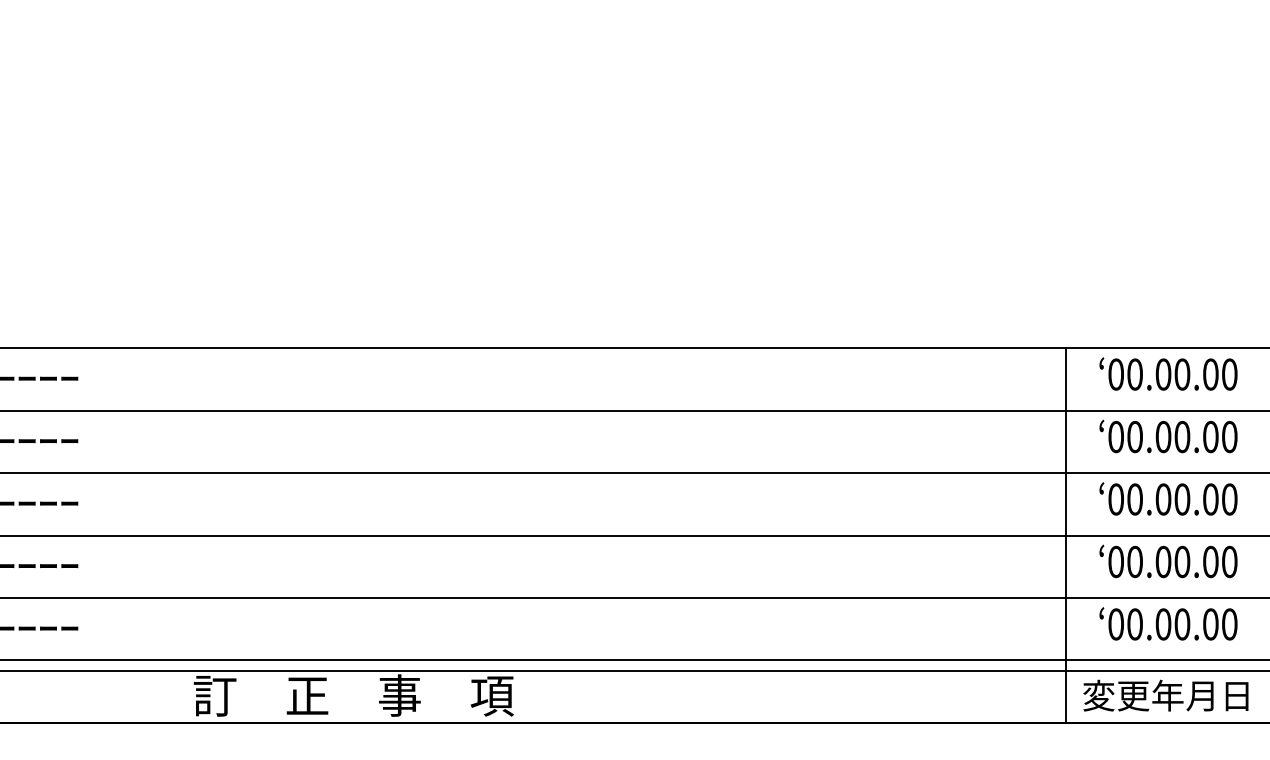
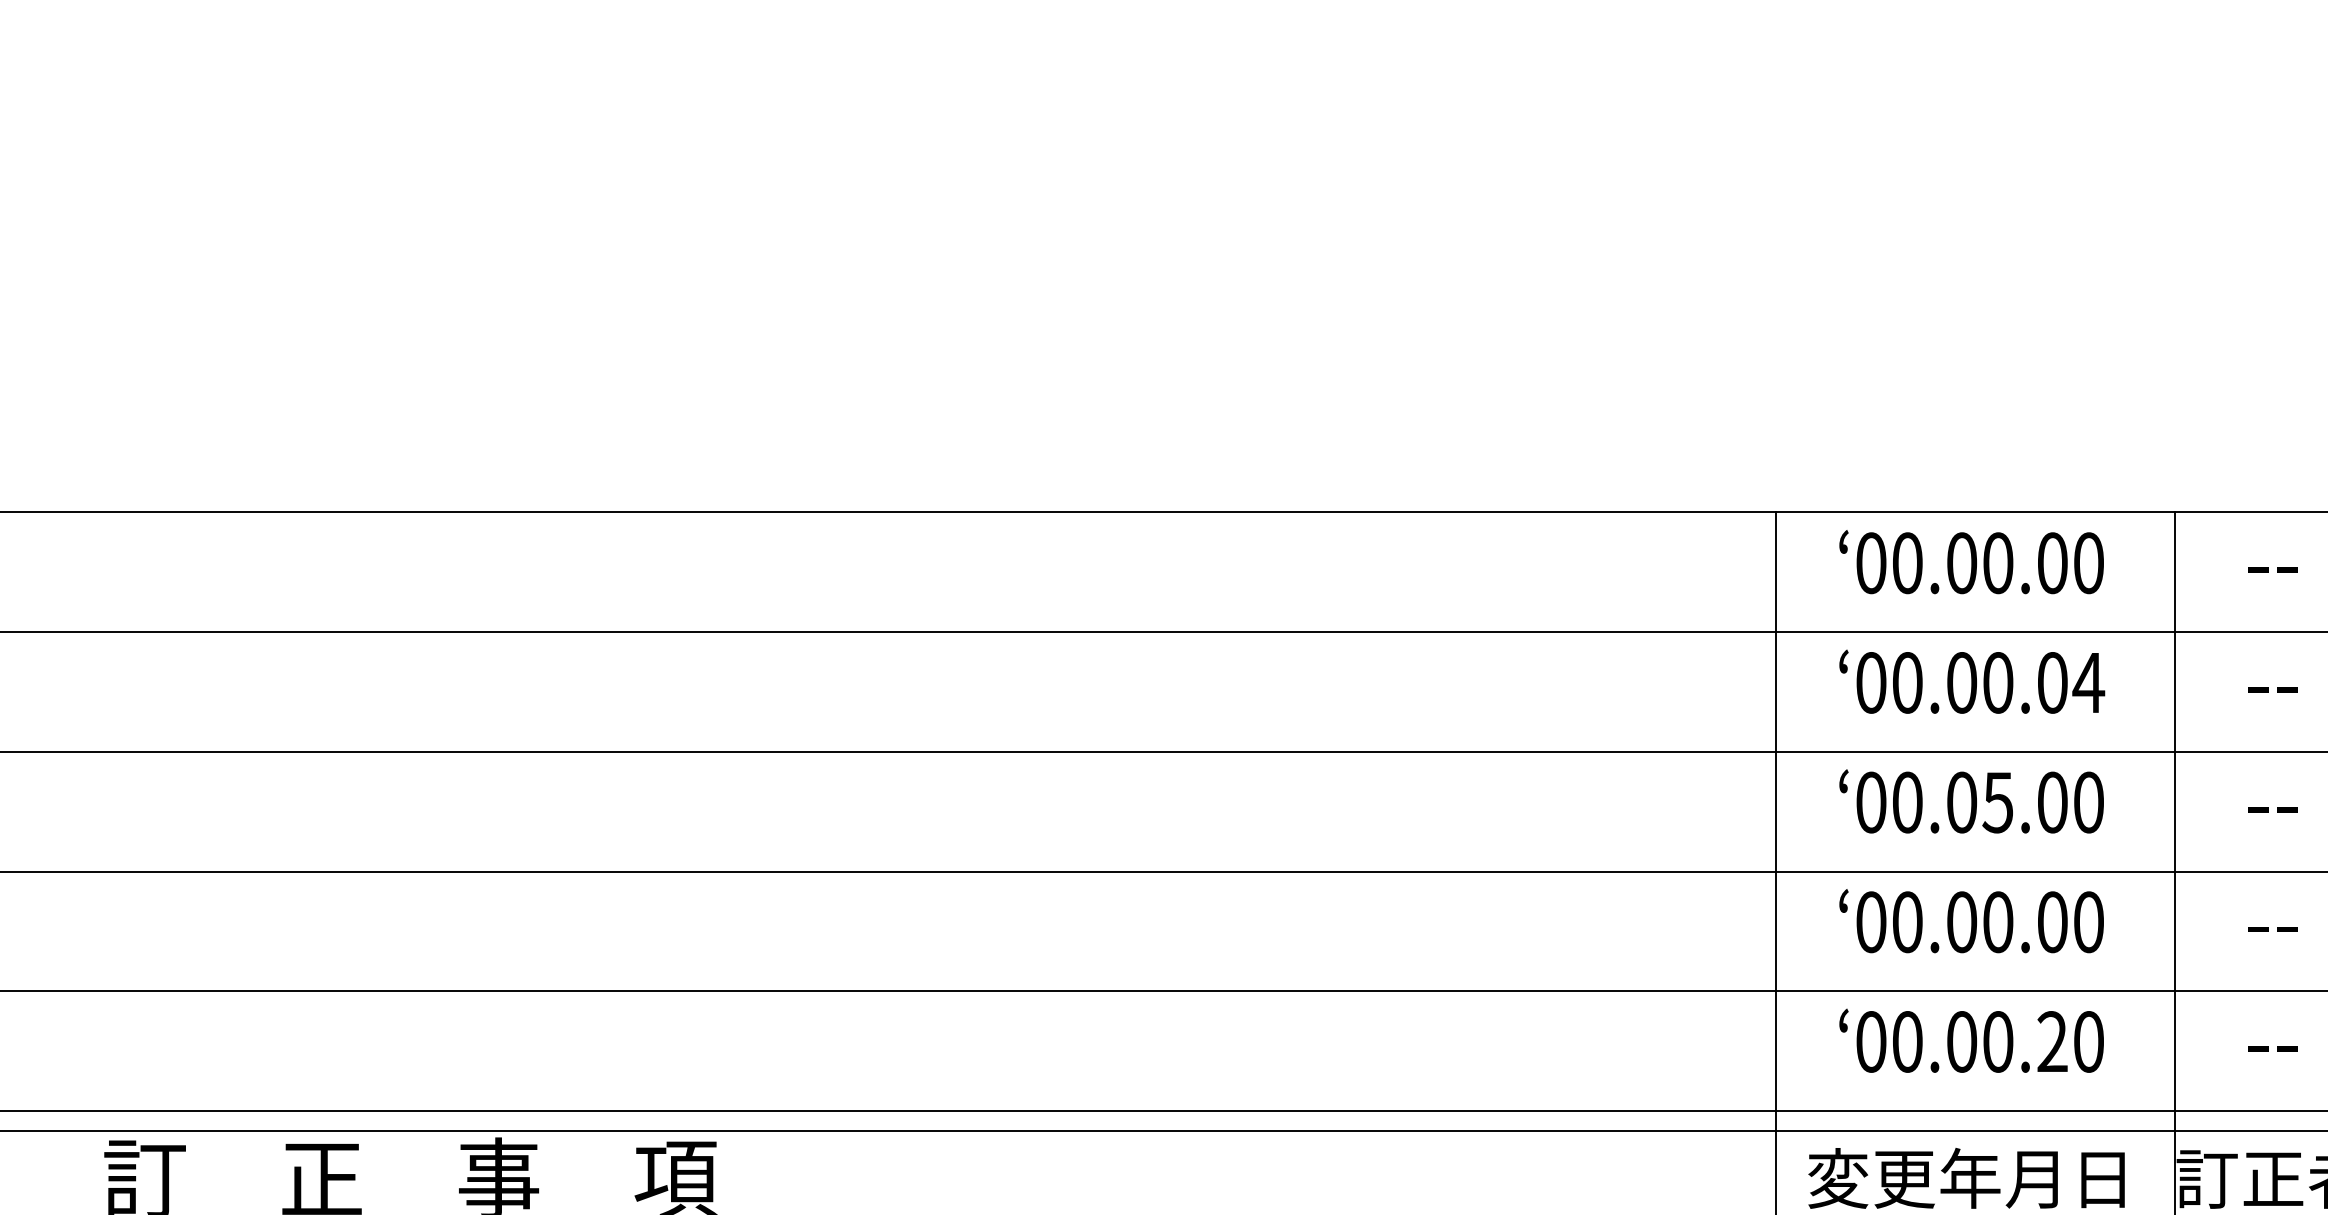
text: (1229, 437) -> (2088, 683), 00.00.00 -> 00.00.04
text: (1182, 499) -> (1998, 802), 00.00.00 -> 00.05.00
text: (1210, 624) -> (2052, 1042), 00.00.00 -> 00.00.20

